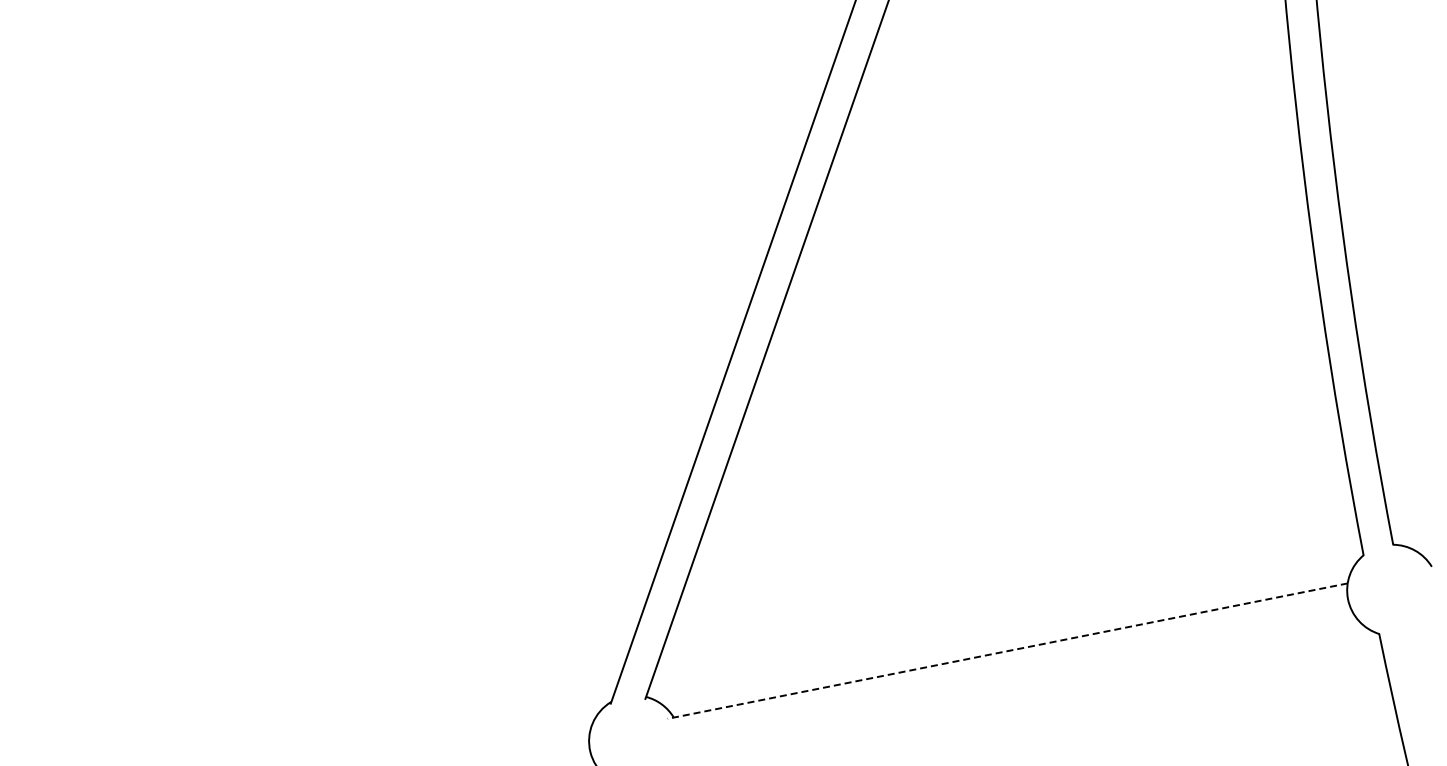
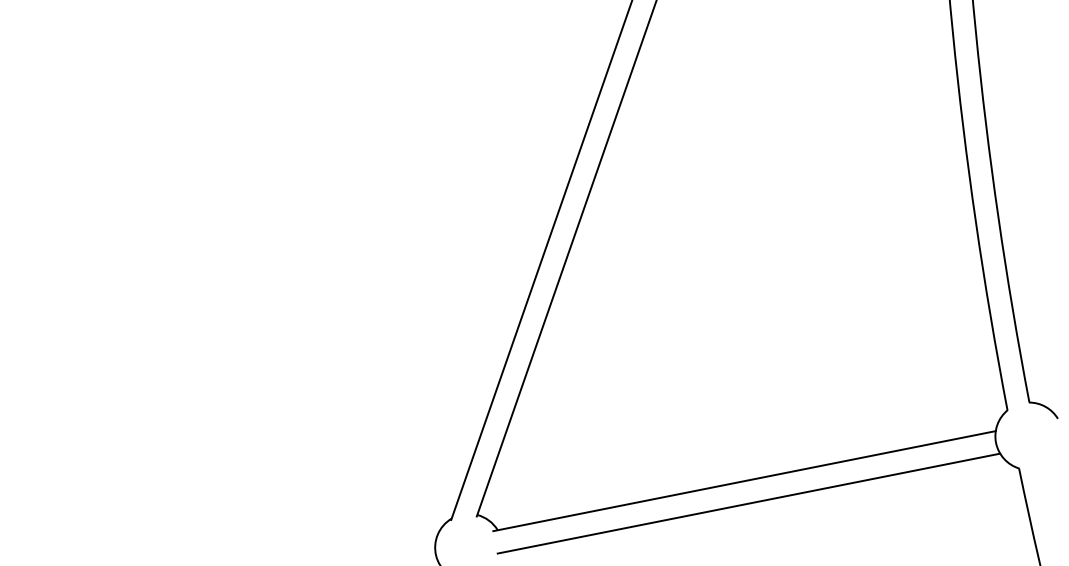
line: (1007, 651) -> (744, 481), dashed -> solid
line: (1013, 681) -> (748, 503), added

